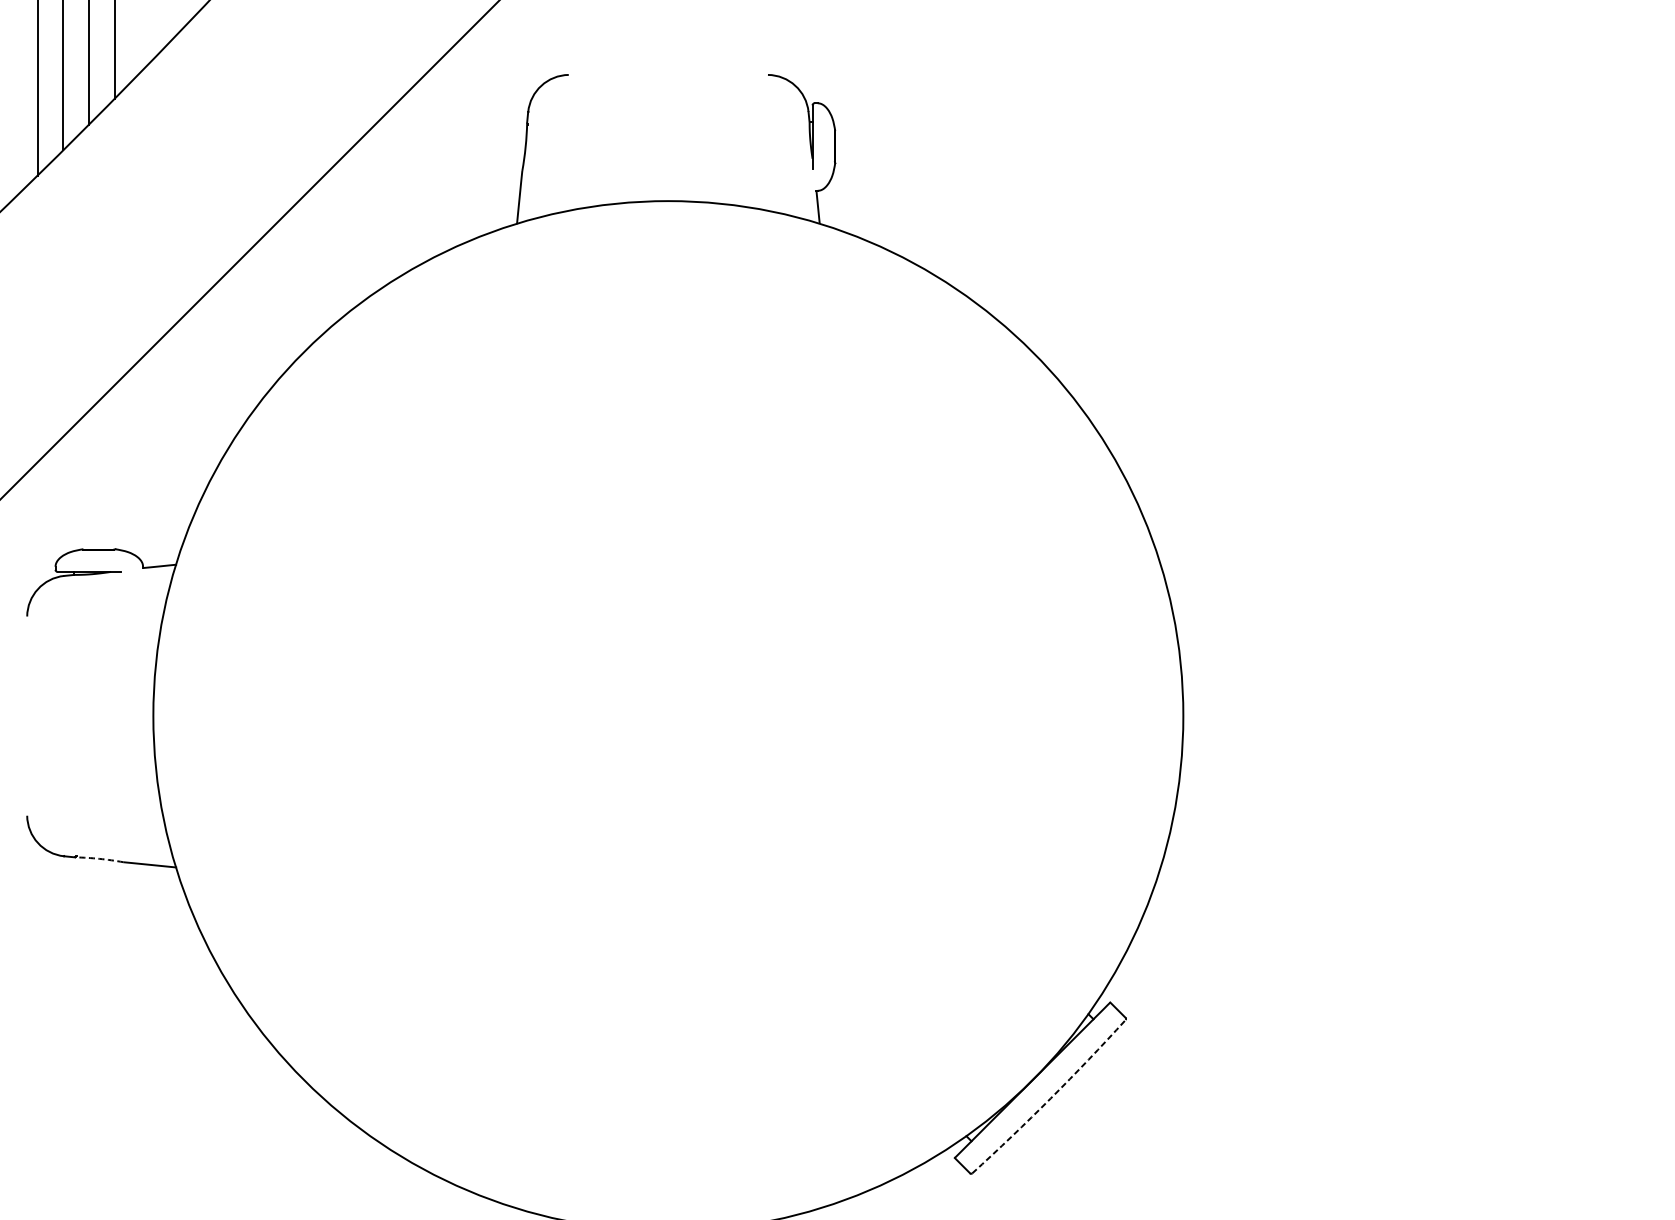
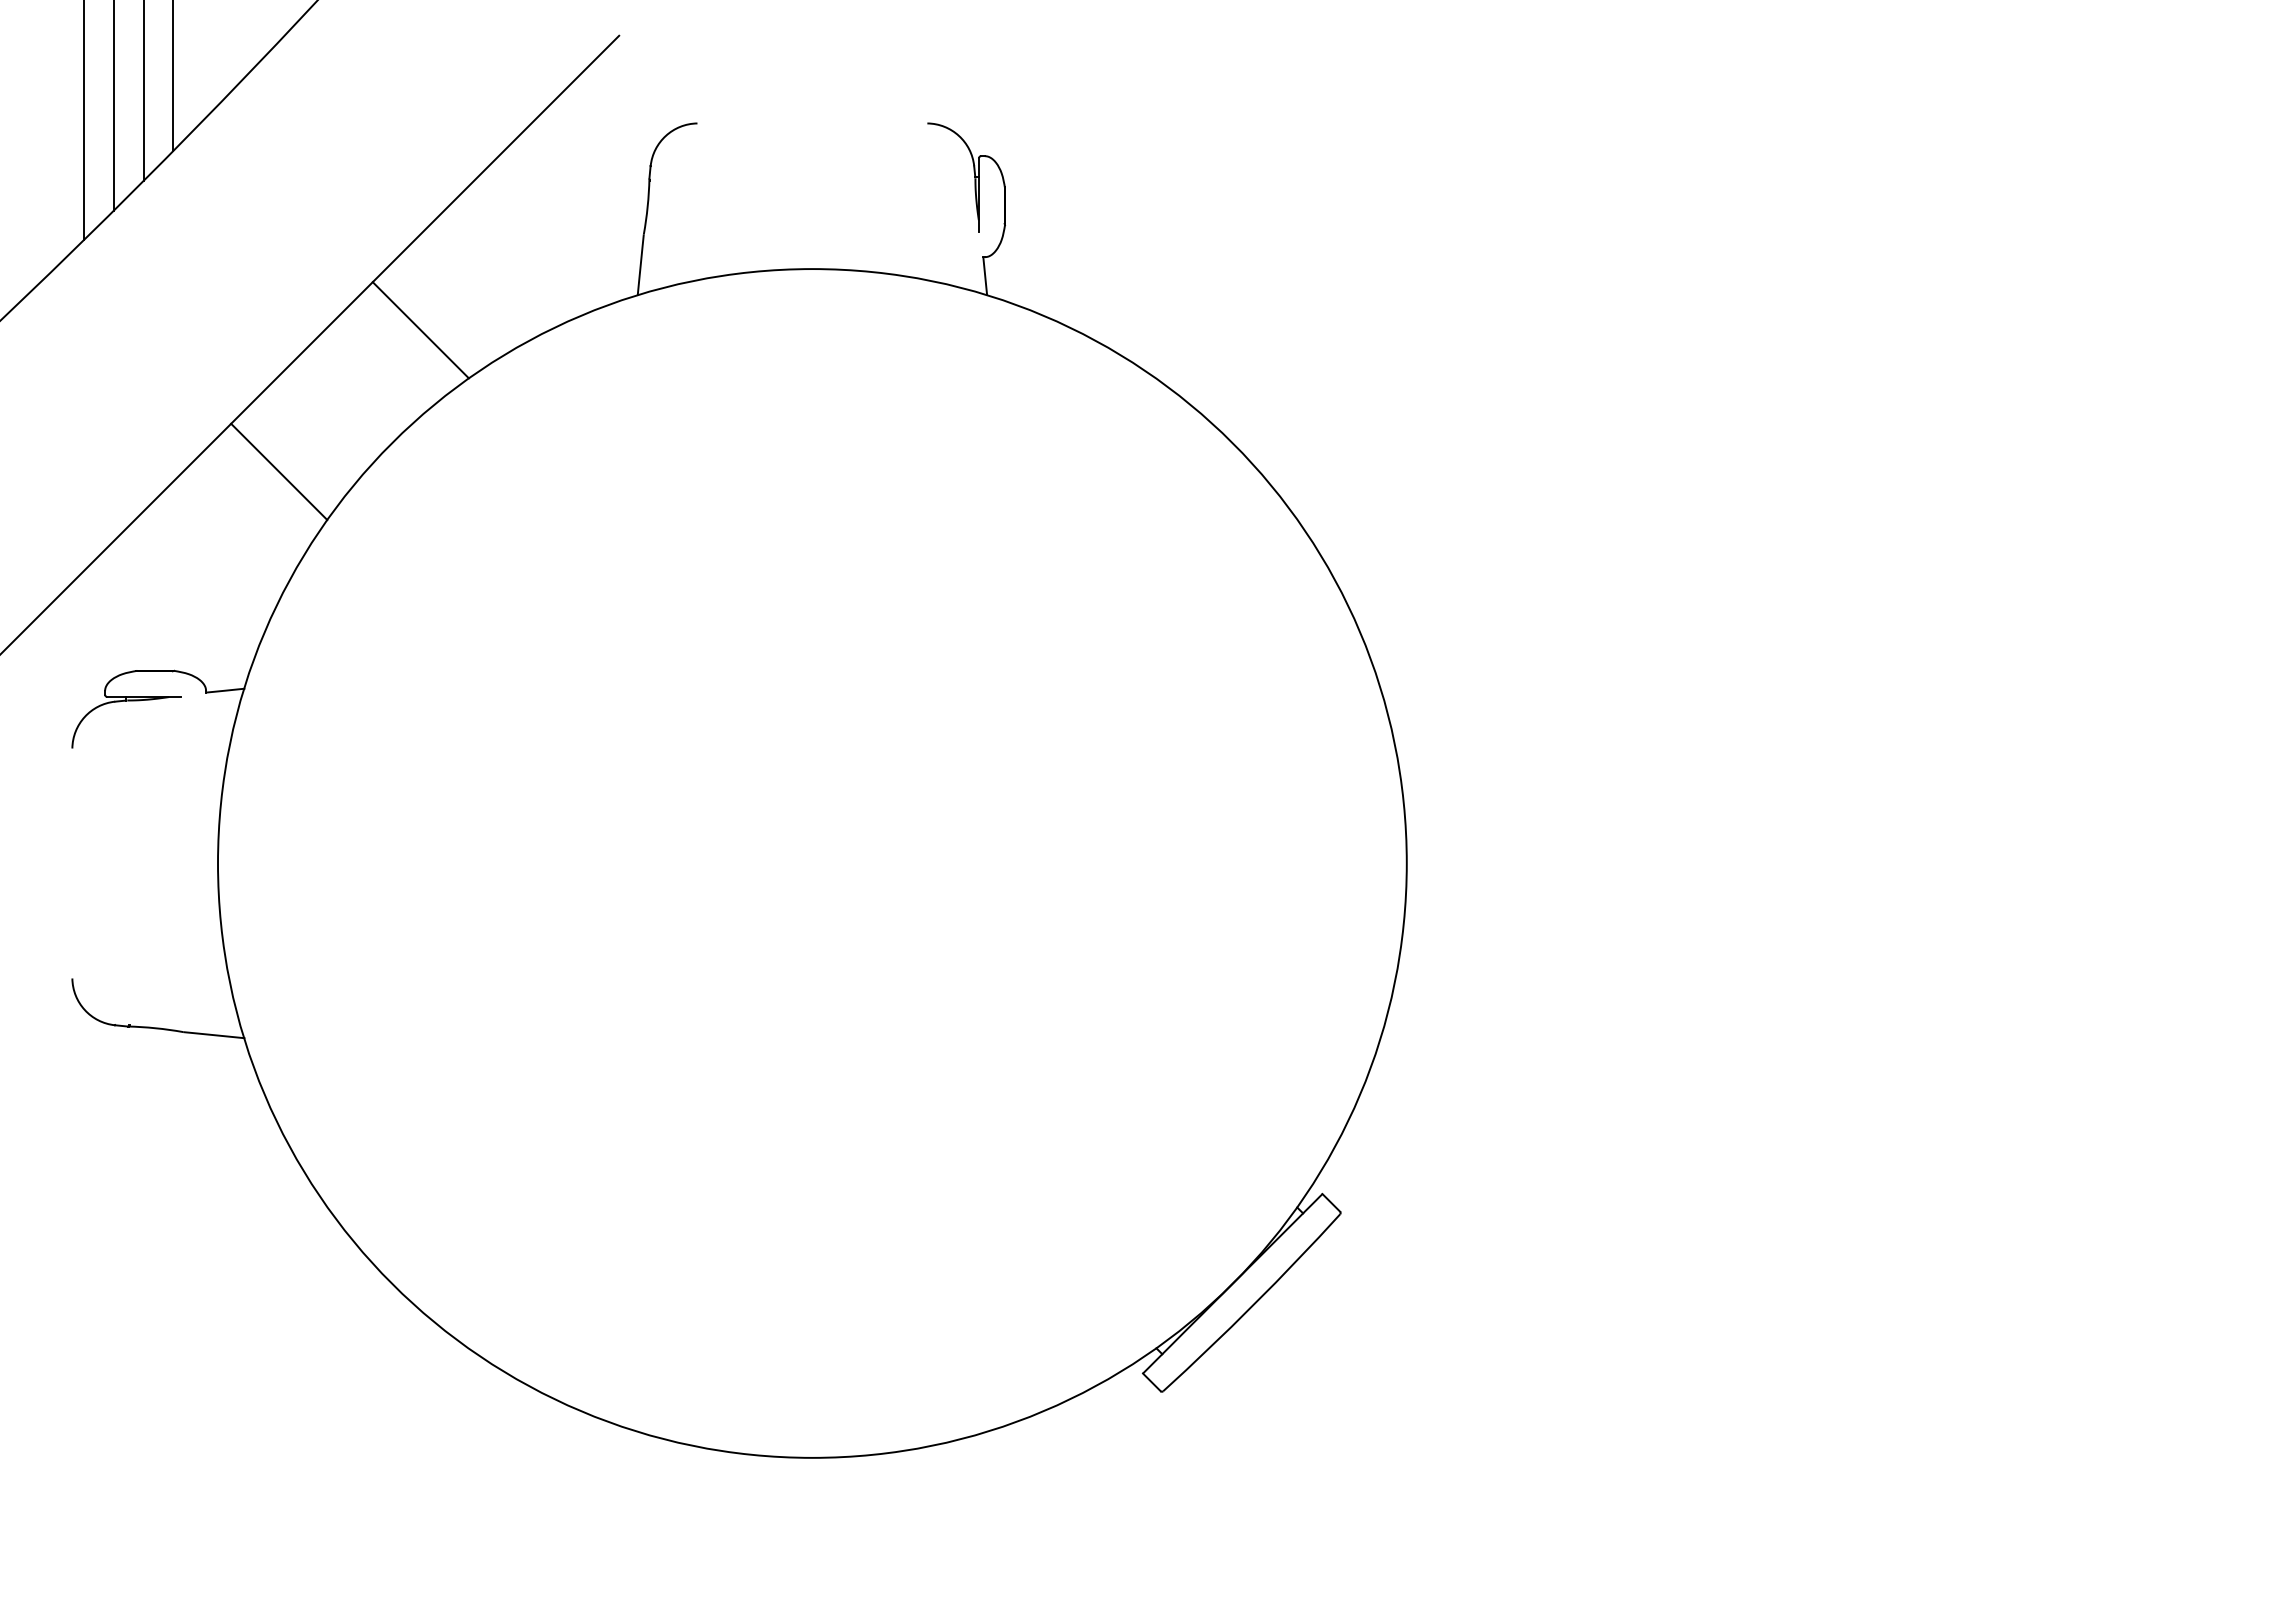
line: (328, 254) -> (420, 330), added
line: (206, 376) -> (279, 471), added
arc: (99, 859) -> (155, 1028), dashed -> solid
arc: (1050, 1098) -> (1253, 1304), dashed -> solid

